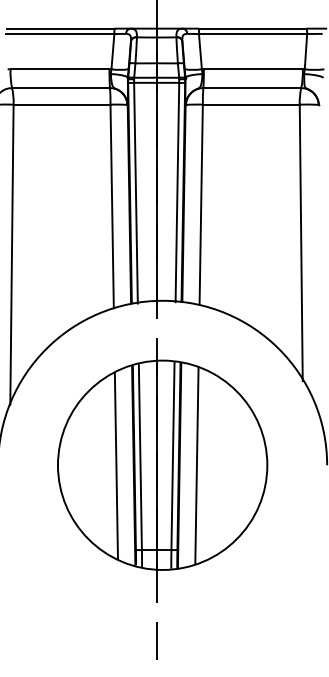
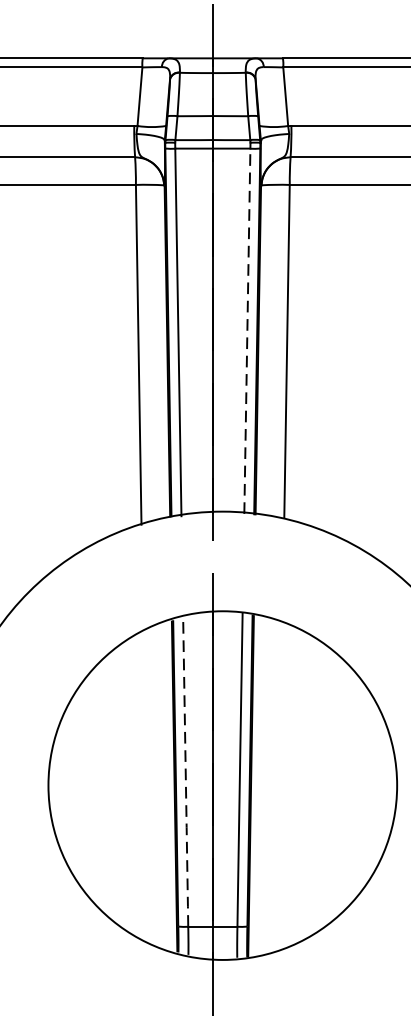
line: (177, 192) -> (247, 331), solid -> dashed
line: (140, 457) -> (185, 772), solid -> dashed
line: (115, 465) -> (144, 785), removed
line: (196, 465) -> (279, 785), removed

